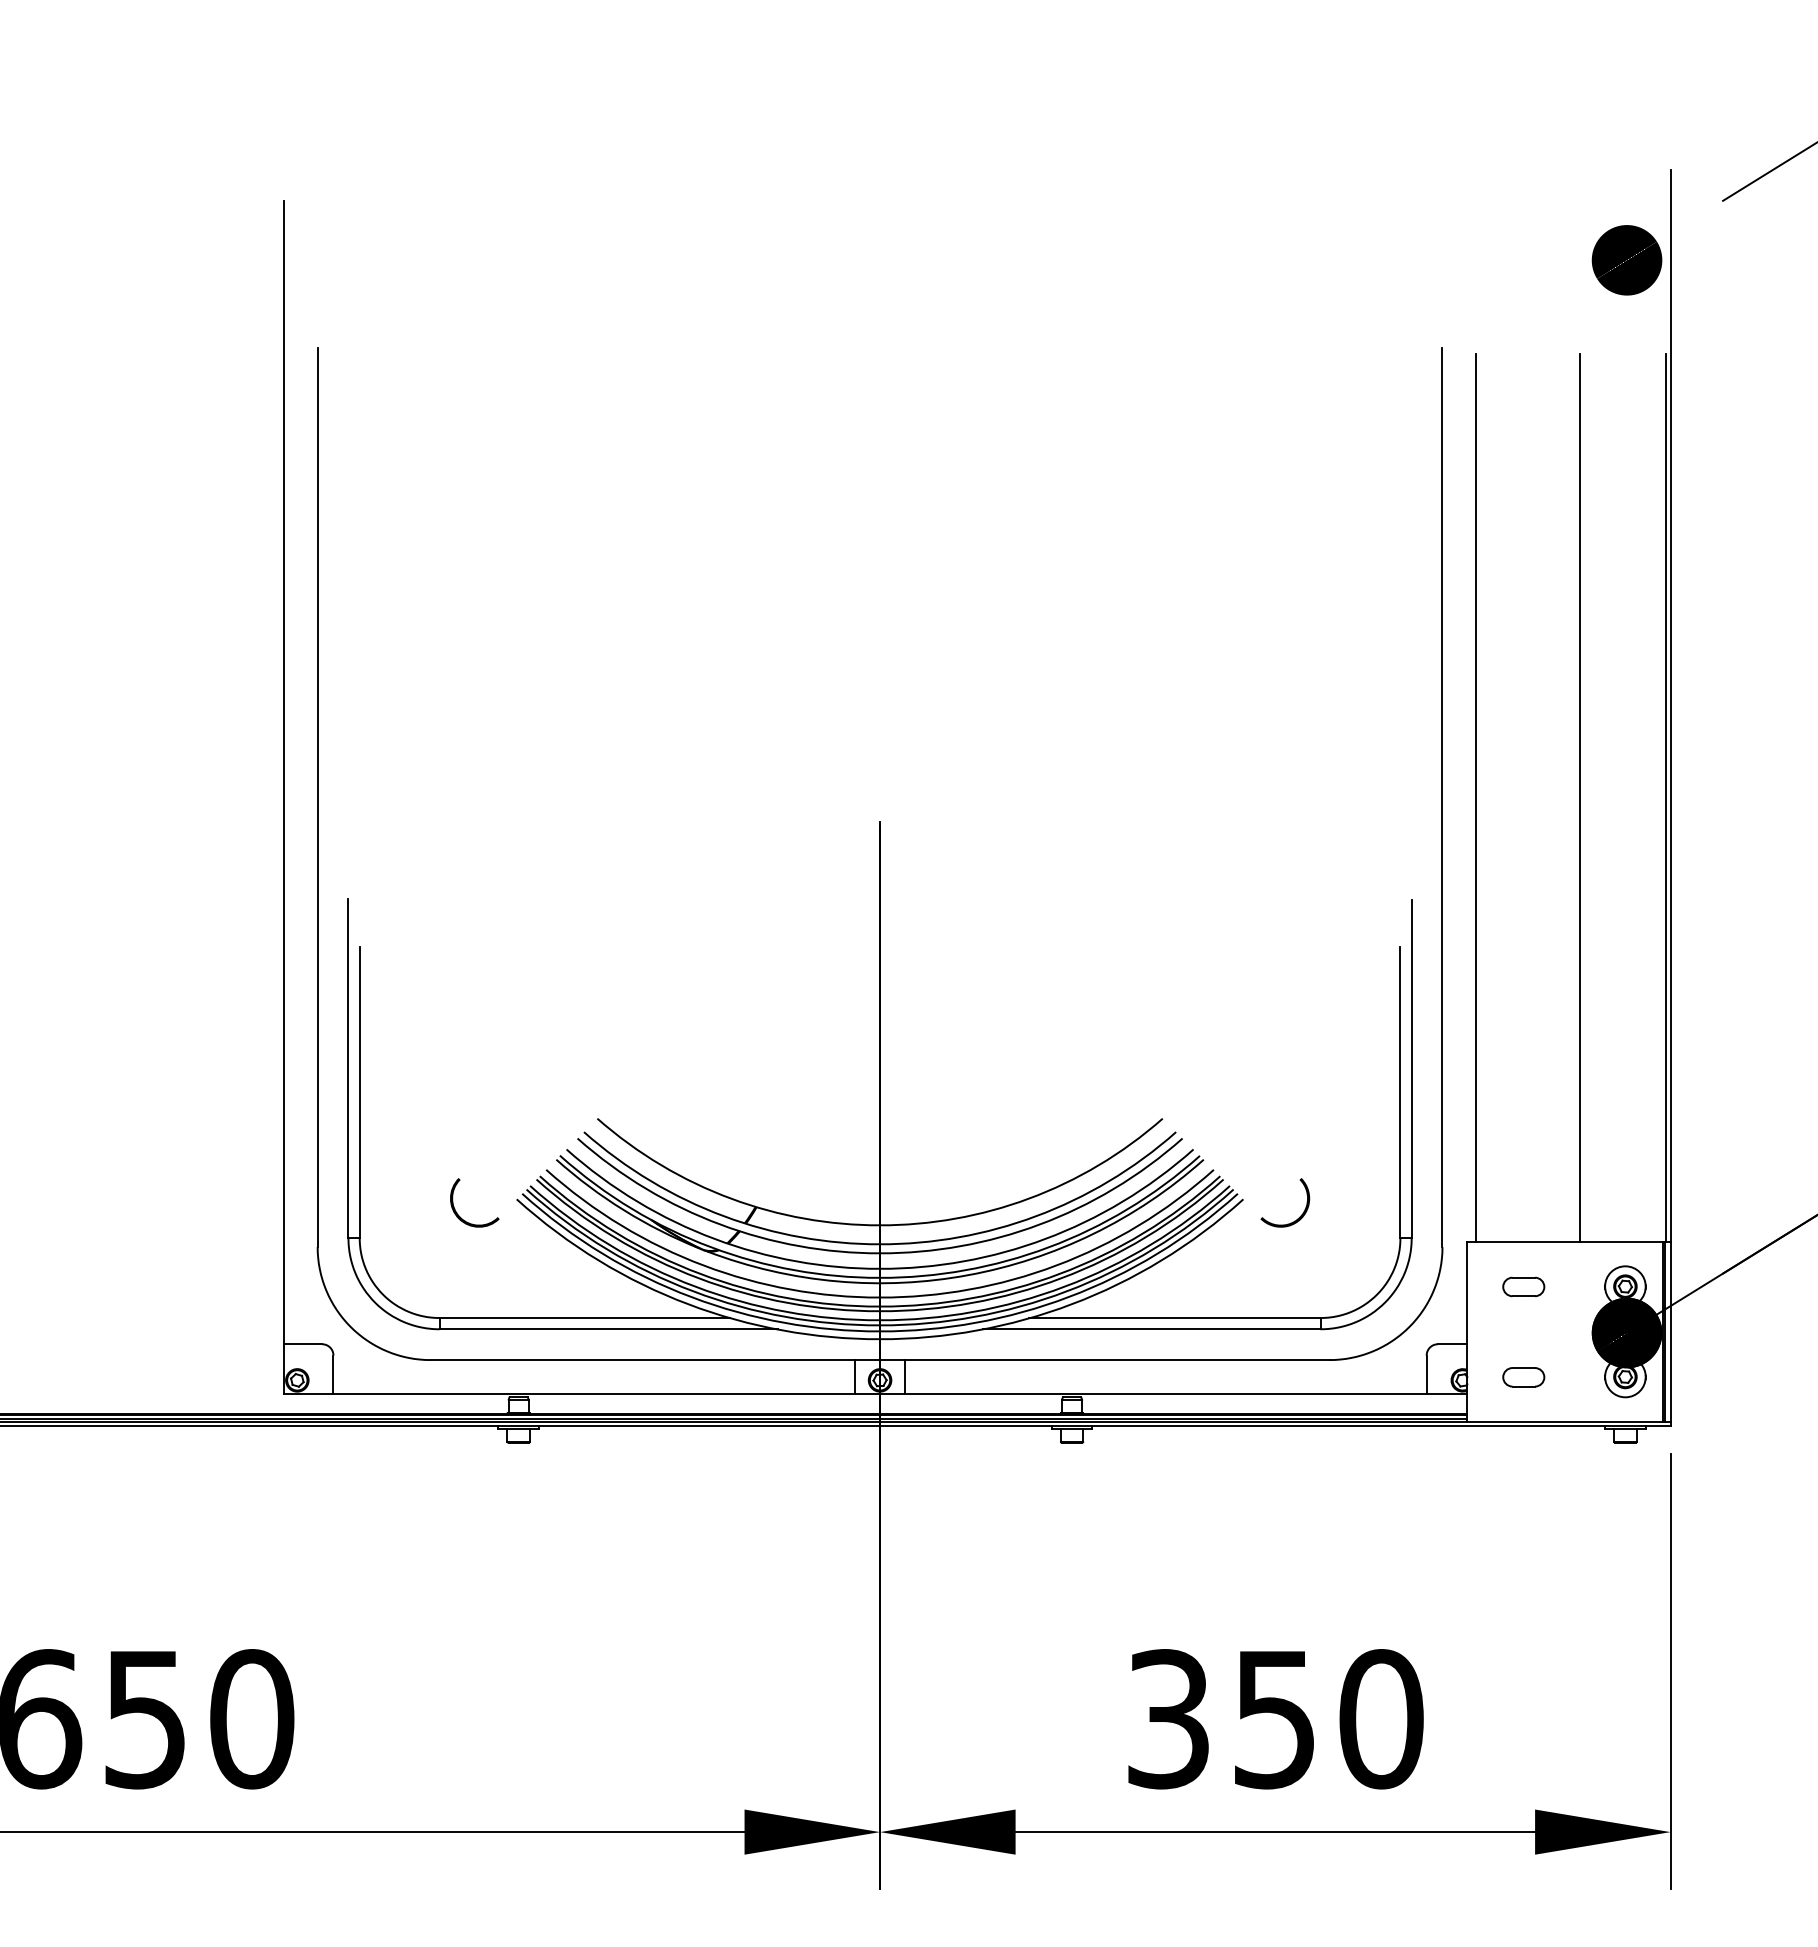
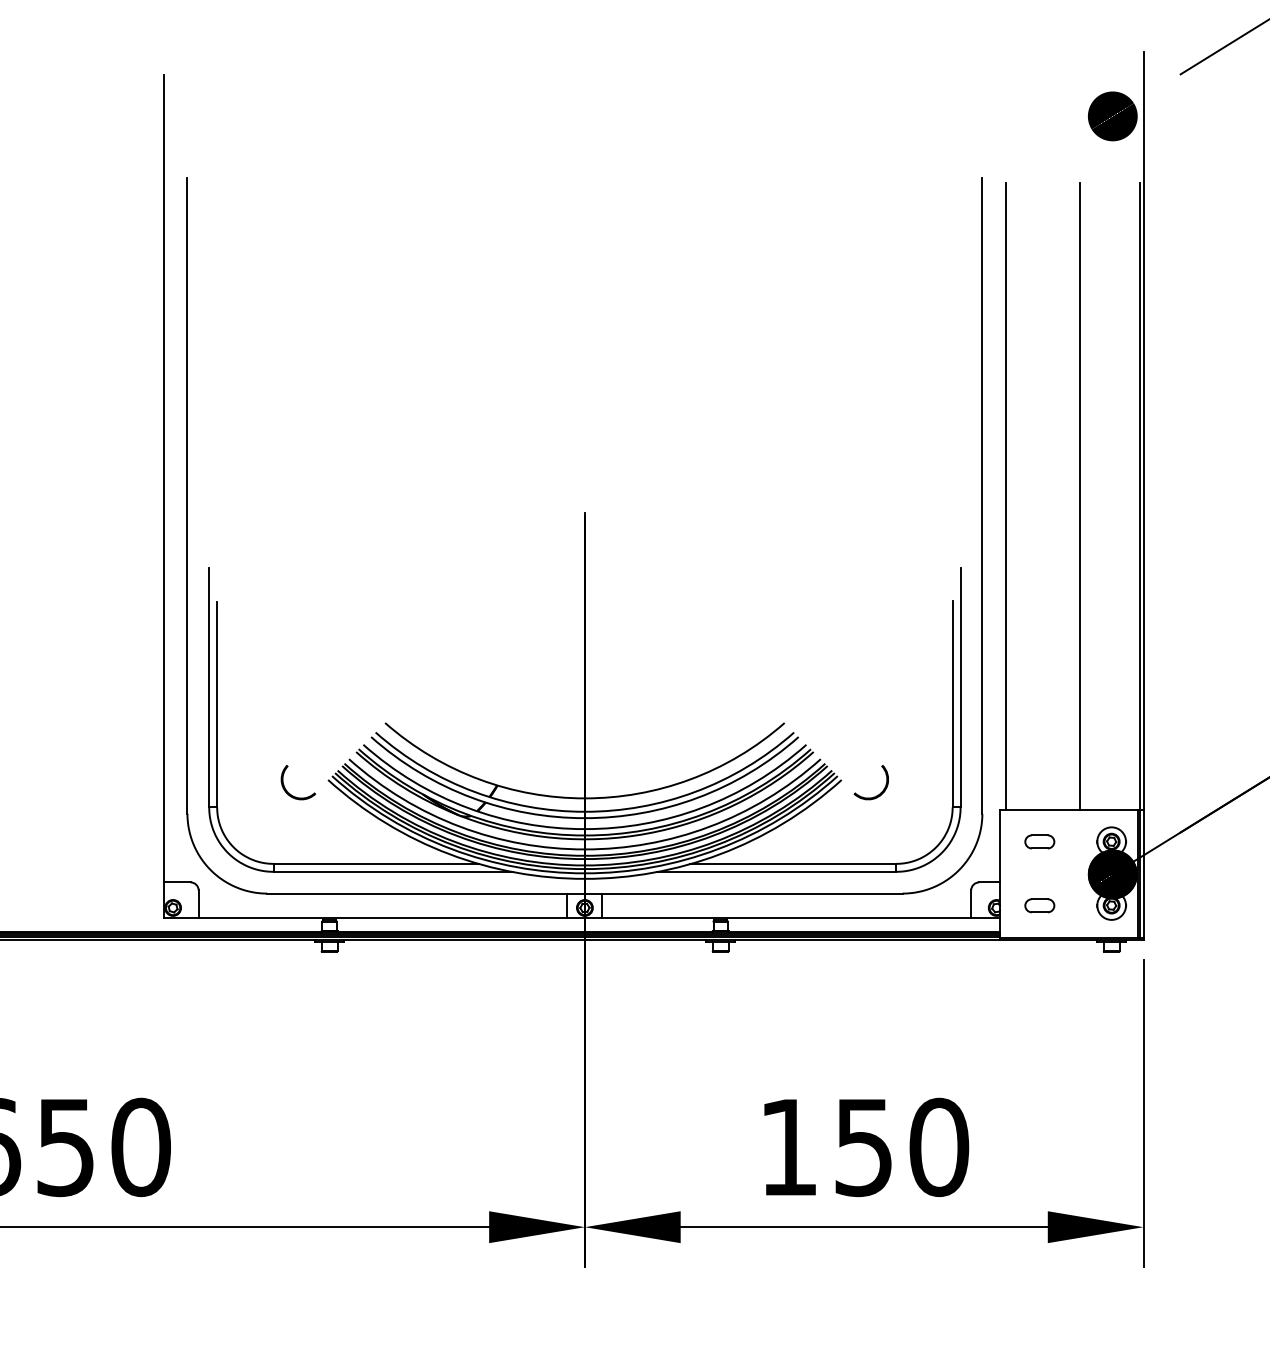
text: (1168, 1719) -> (788, 1147), 350 -> 150

